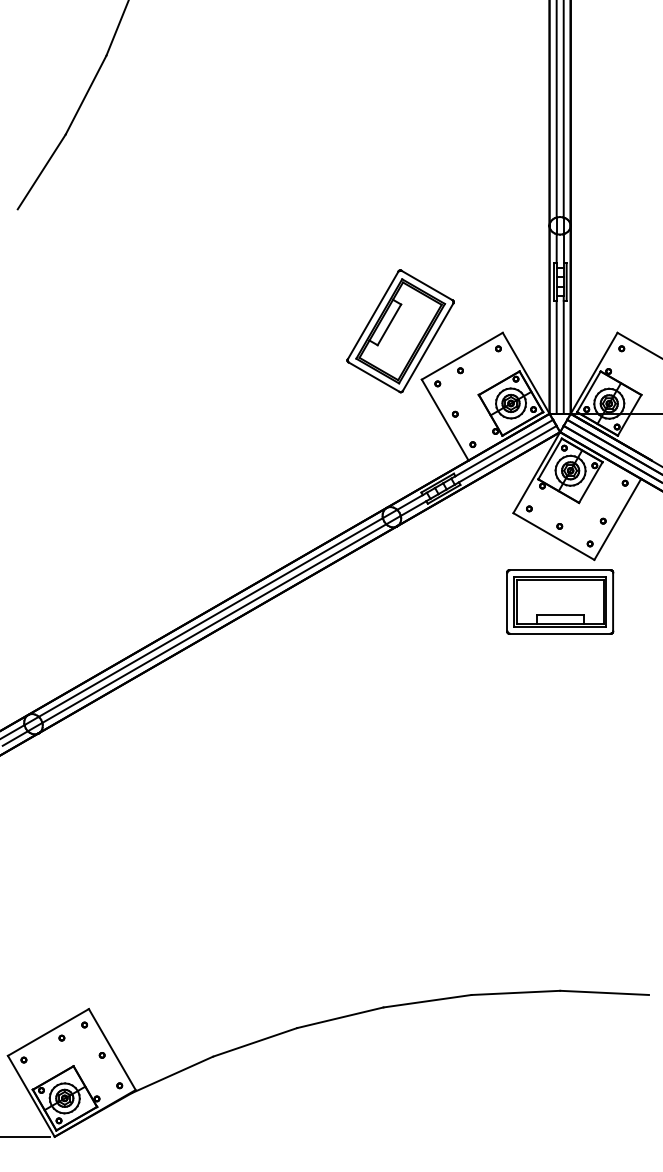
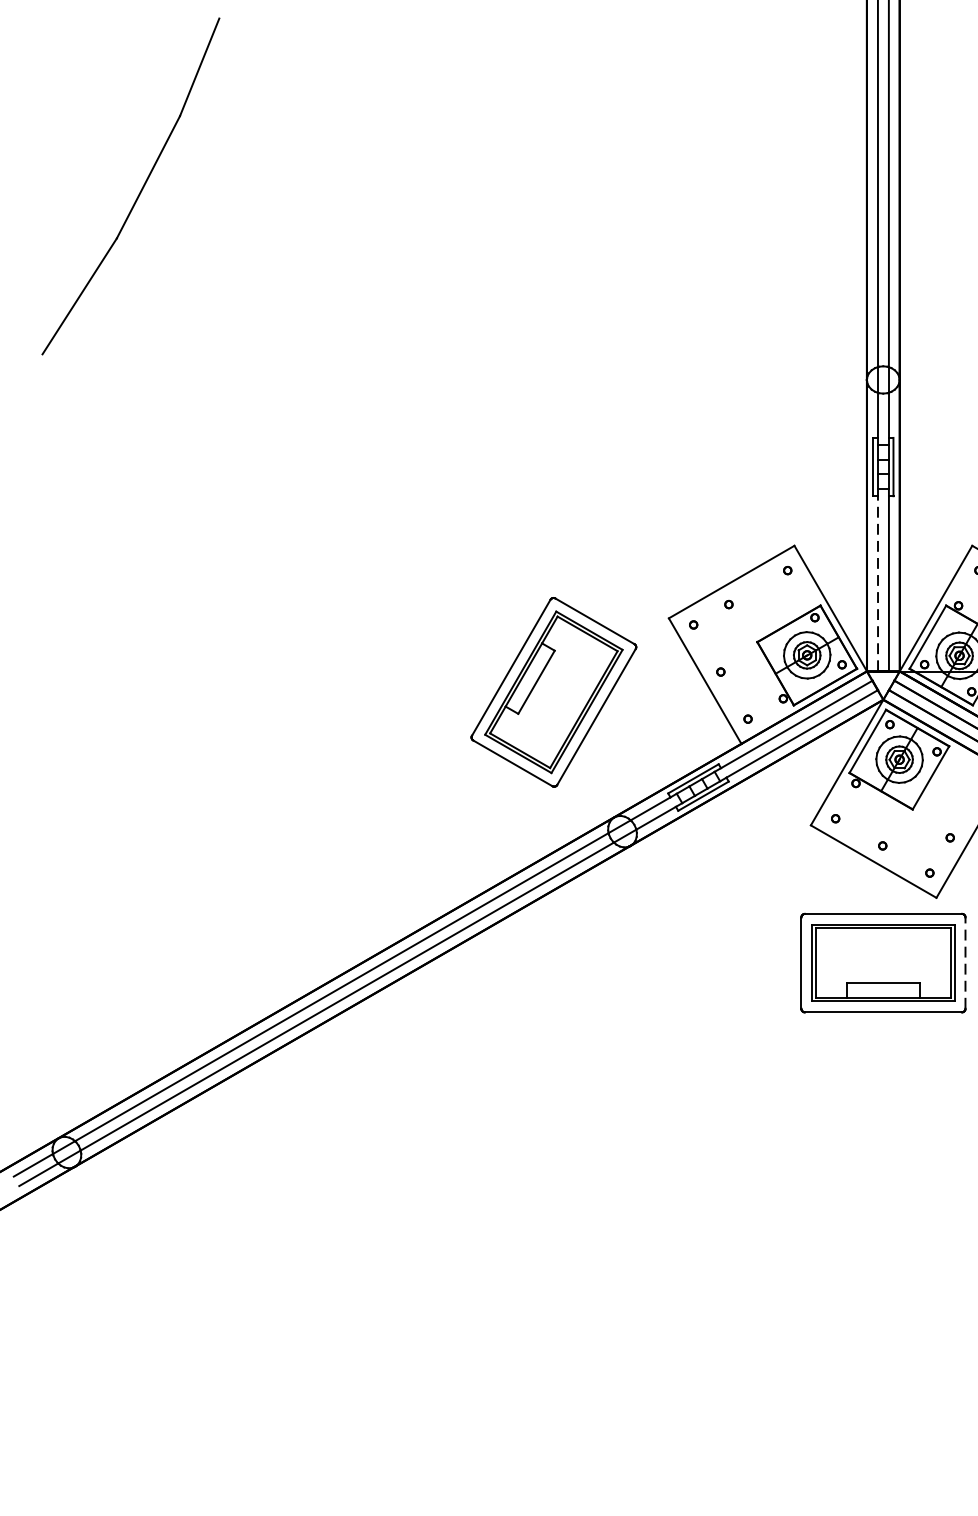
part: (400, 331) -> (553, 692), moved
line: (556, 356) -> (877, 582), solid -> dashed
line: (613, 601) -> (966, 962), solid -> dashed

